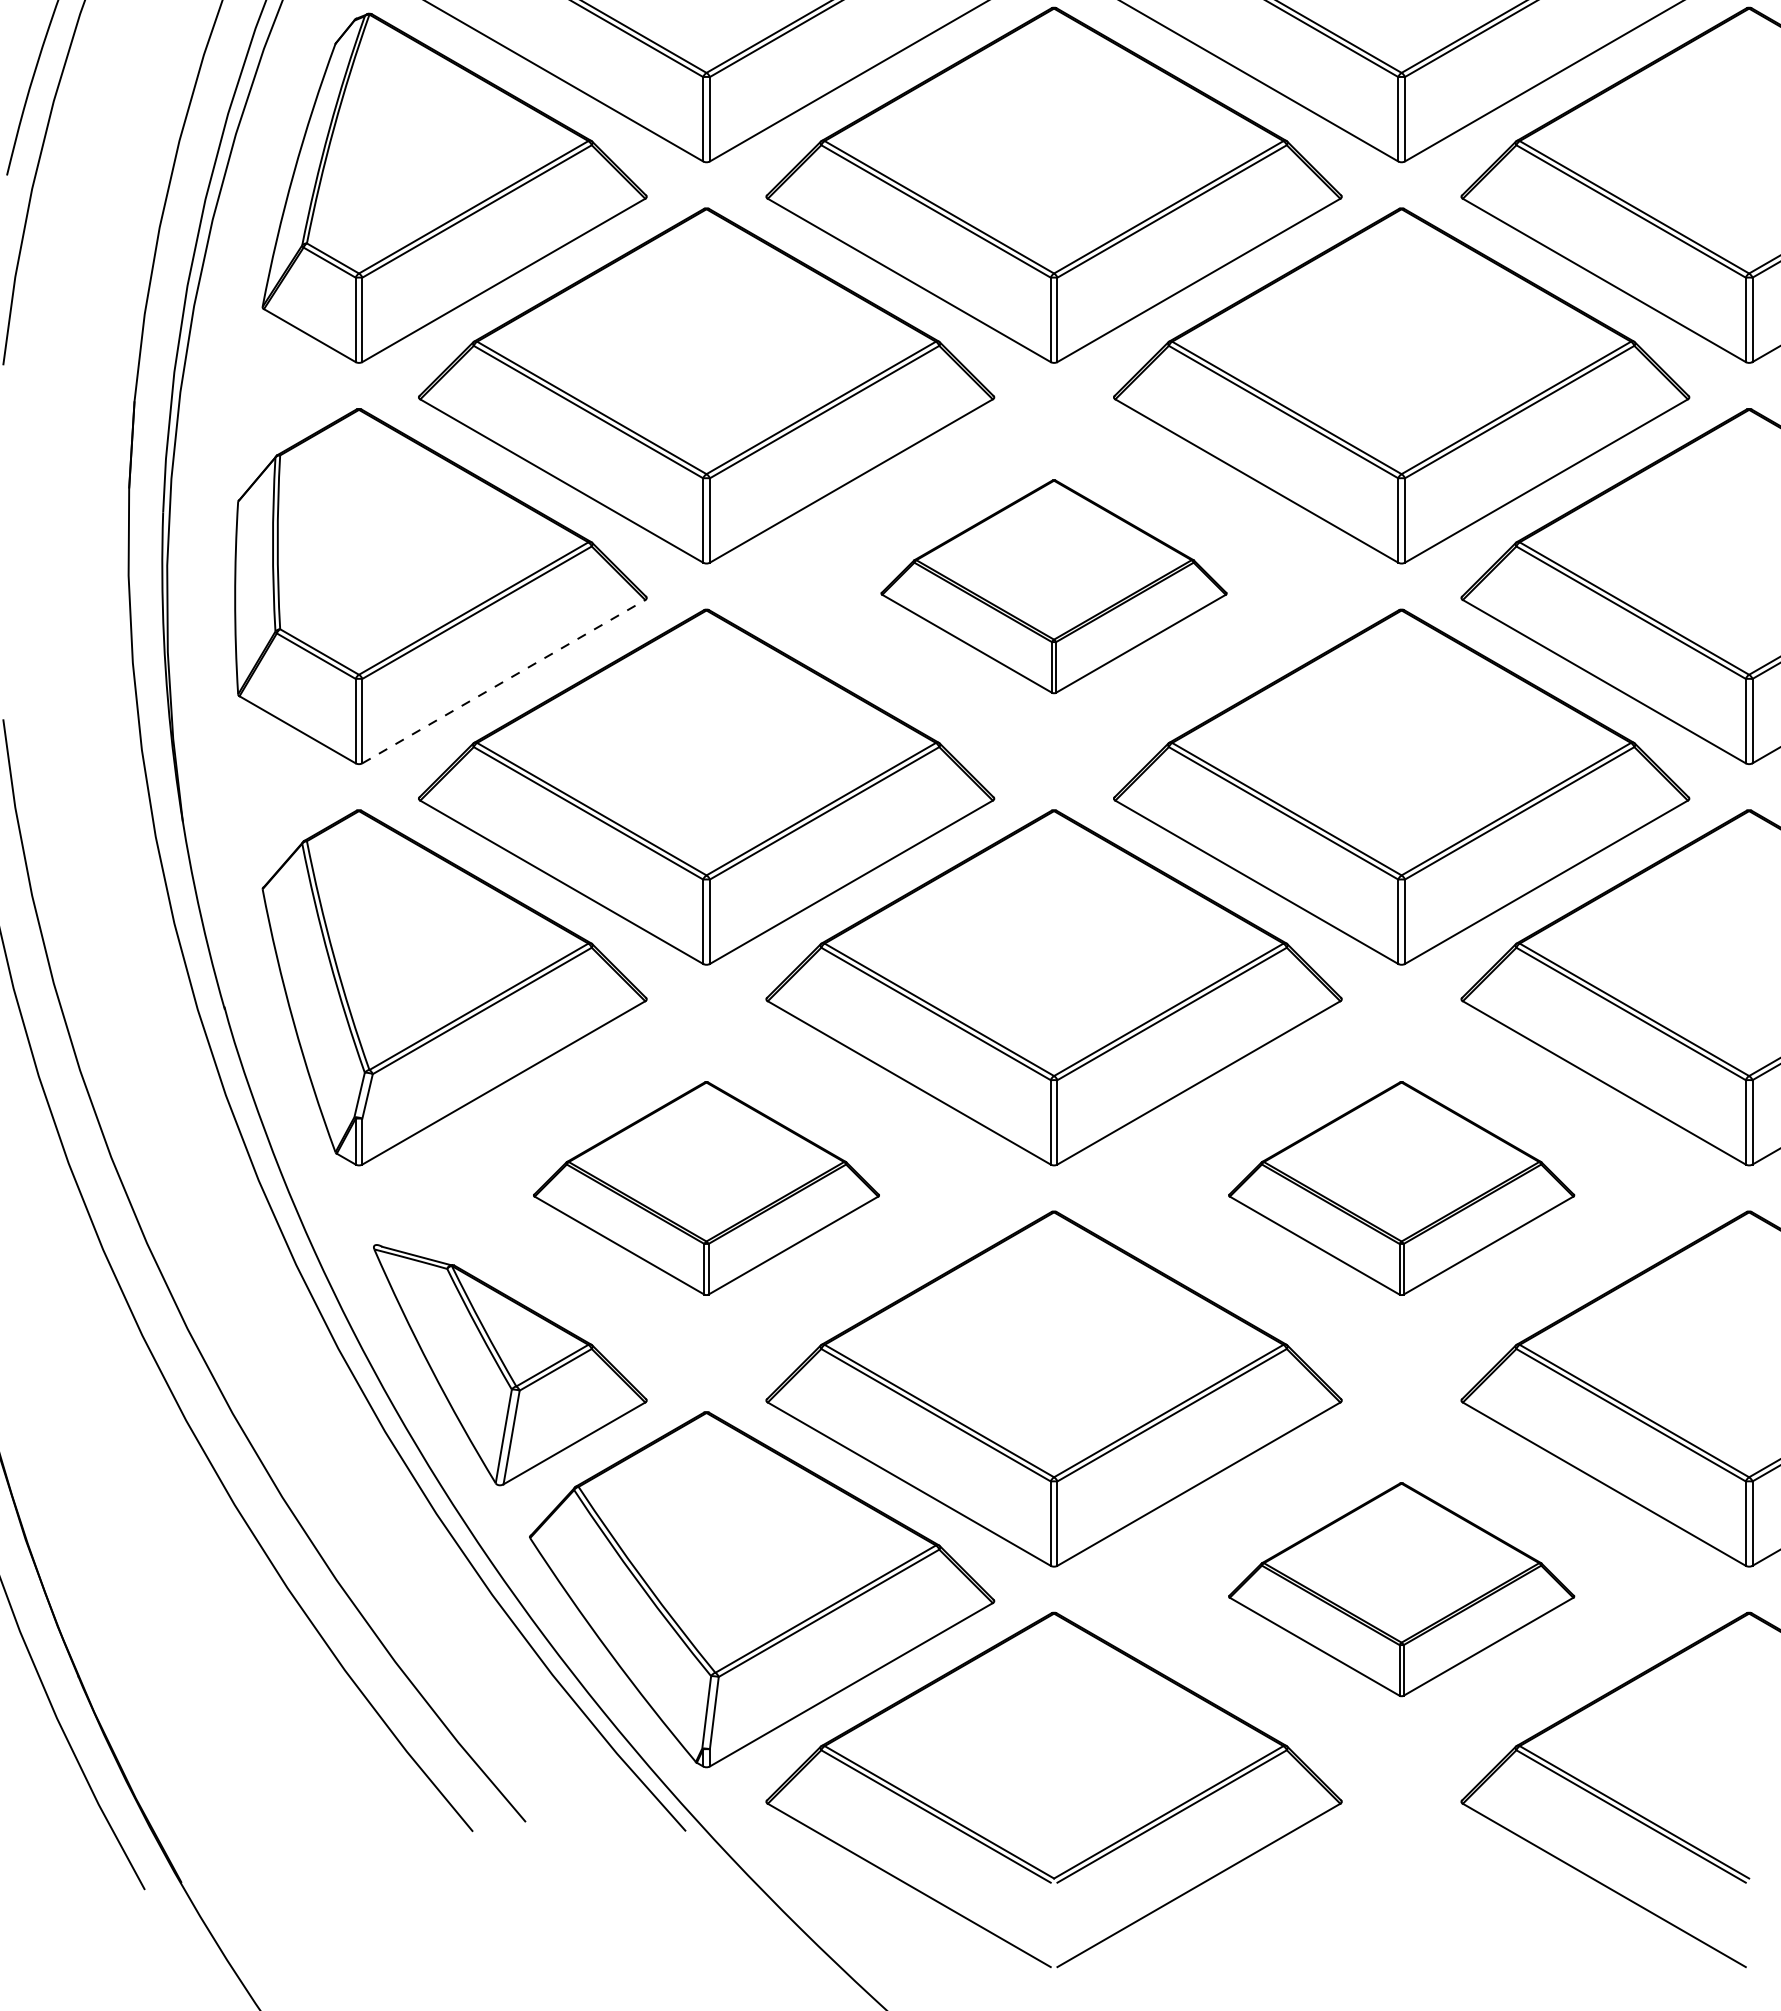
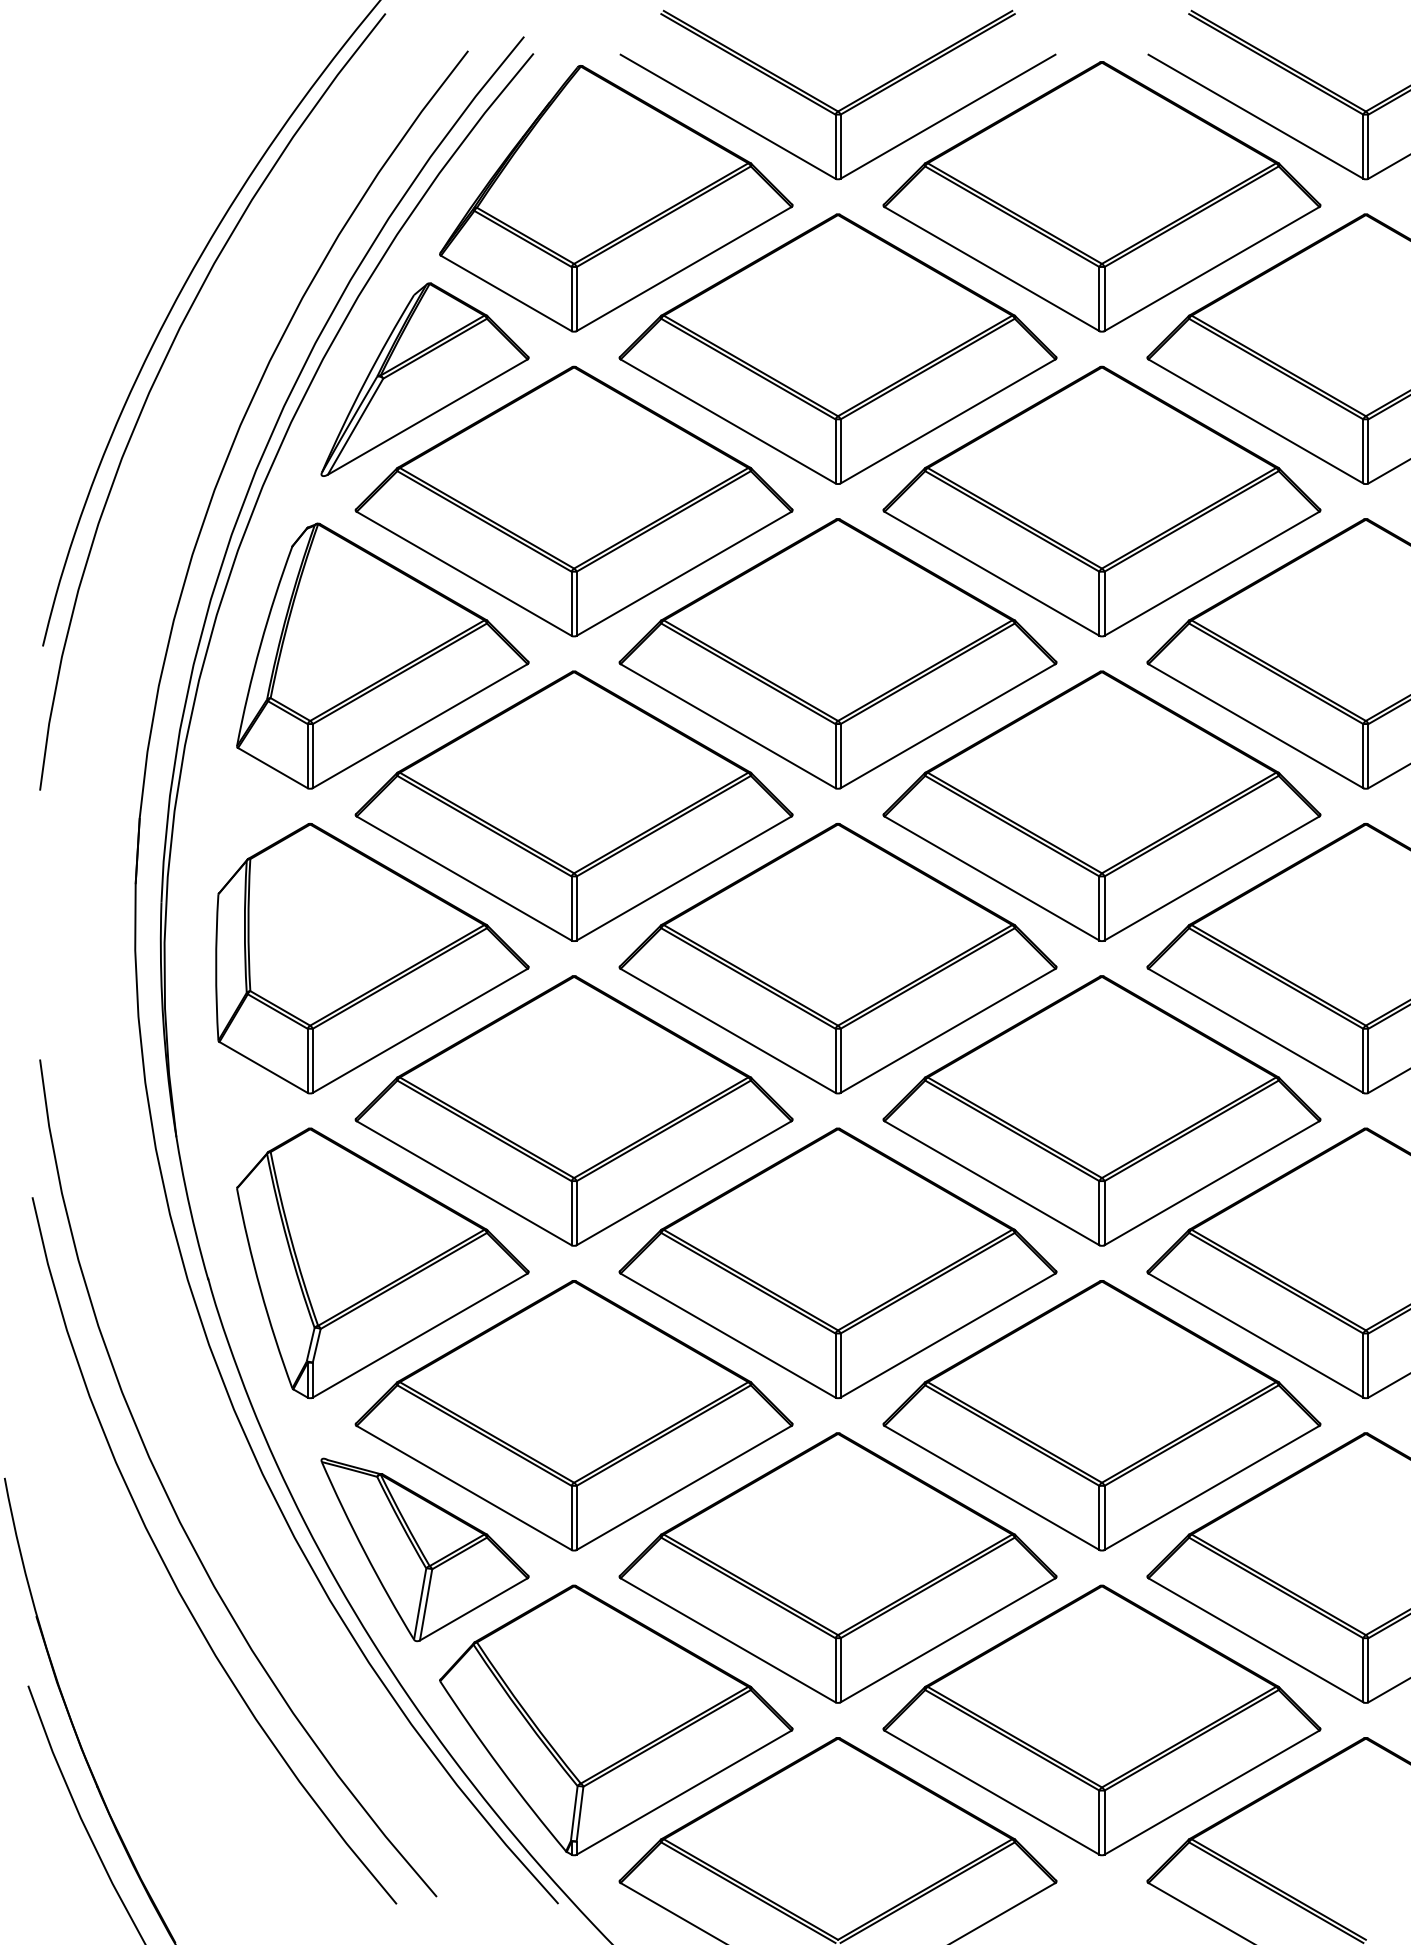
part: (1053, 586) -> (837, 958), size x1.67
line: (504, 681) -> (420, 1030), dashed -> solid
part: (705, 1188) -> (573, 1415), size x1.67
part: (1400, 1188) -> (1101, 1415), size x1.67
part: (1400, 1589) -> (1101, 1720), size x1.67

